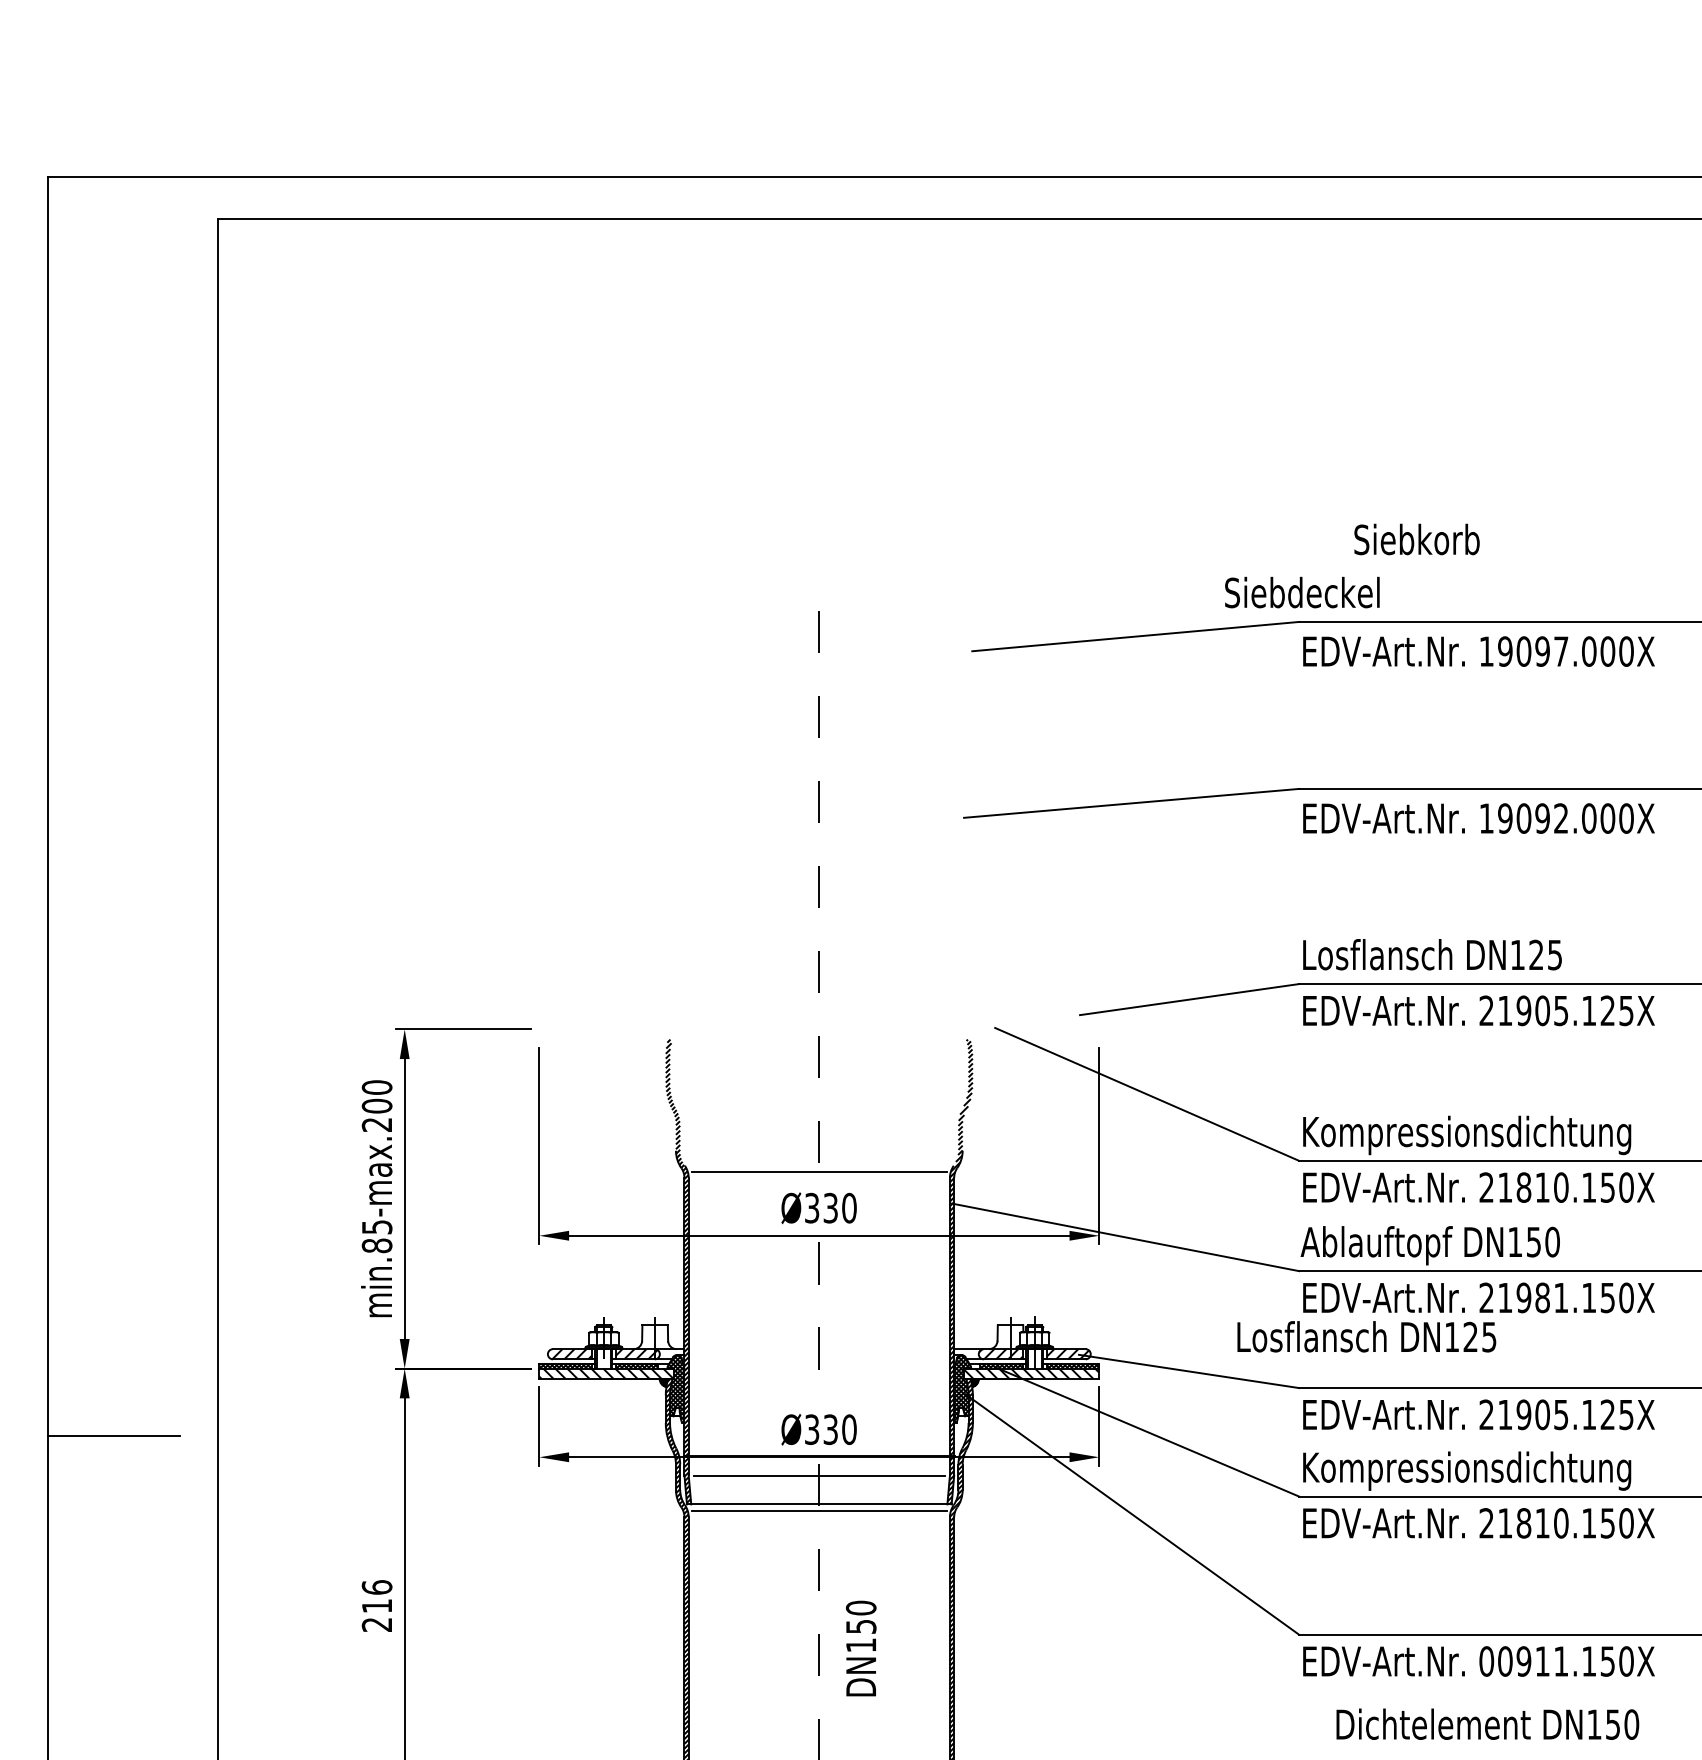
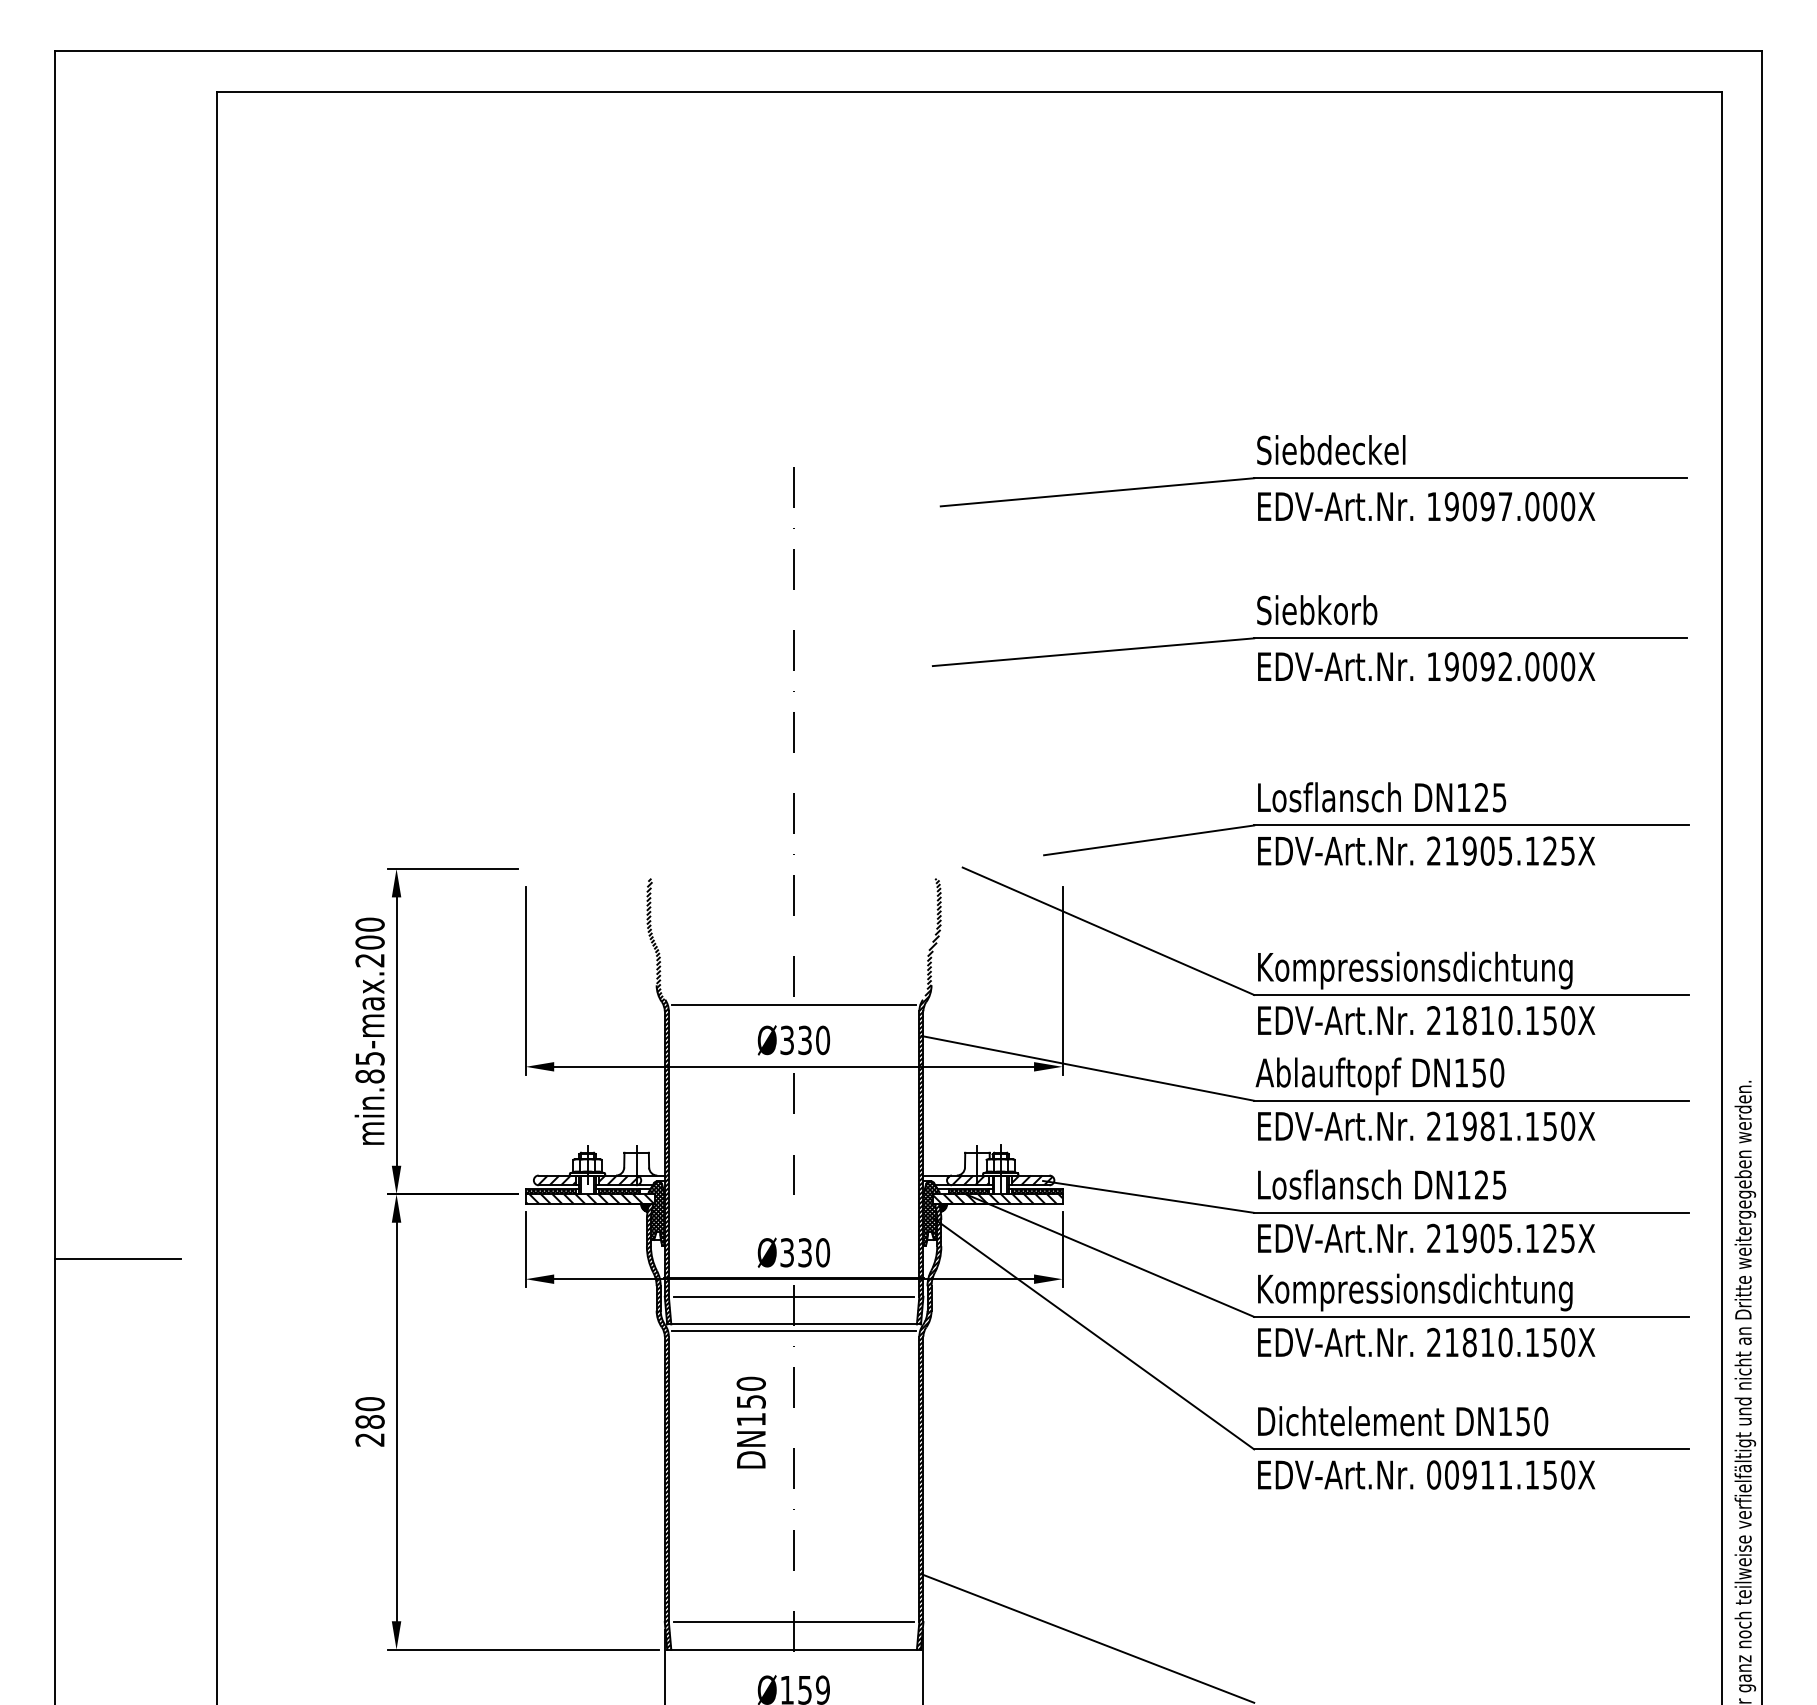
text: (1417, 539) -> (1317, 610), moved
text: (1302, 593) -> (1331, 450), moved
text: (1367, 1336) -> (1382, 1184), moved
text: (376, 1596) -> (369, 1412), 216 -> 280
text: (860, 1648) -> (750, 1422), moved
text: (1488, 1724) -> (1403, 1421), moved

